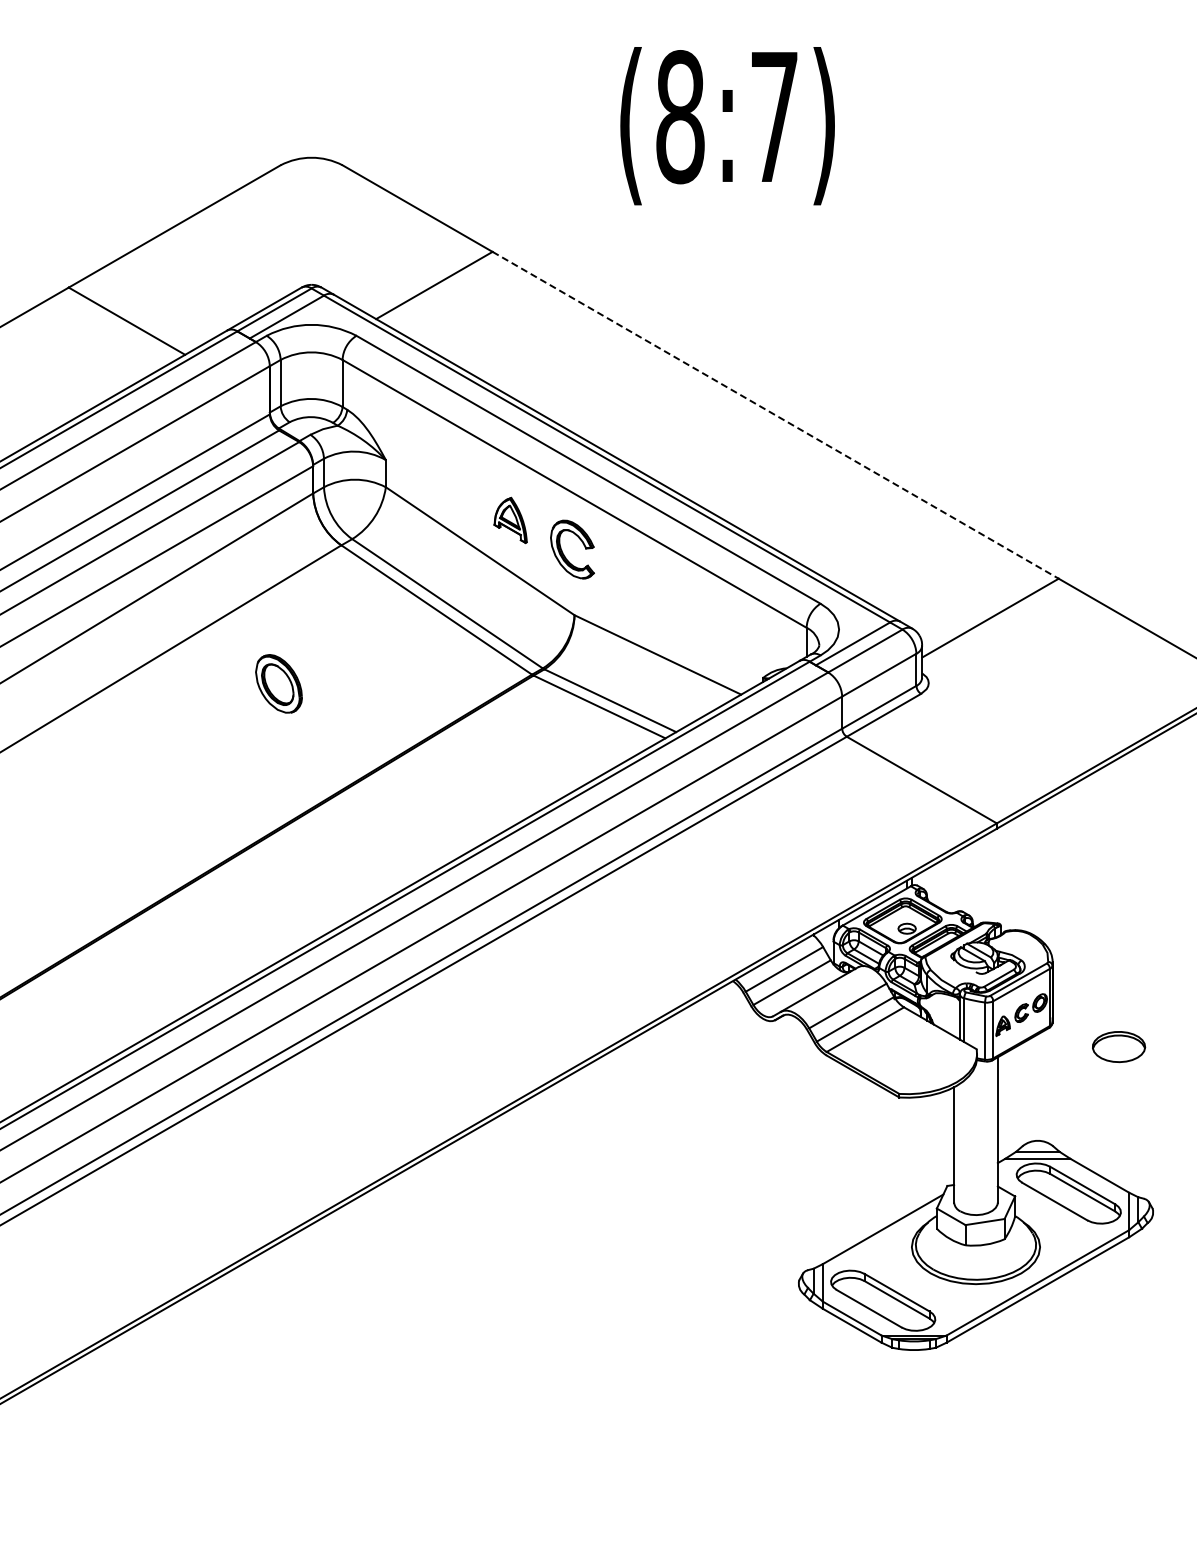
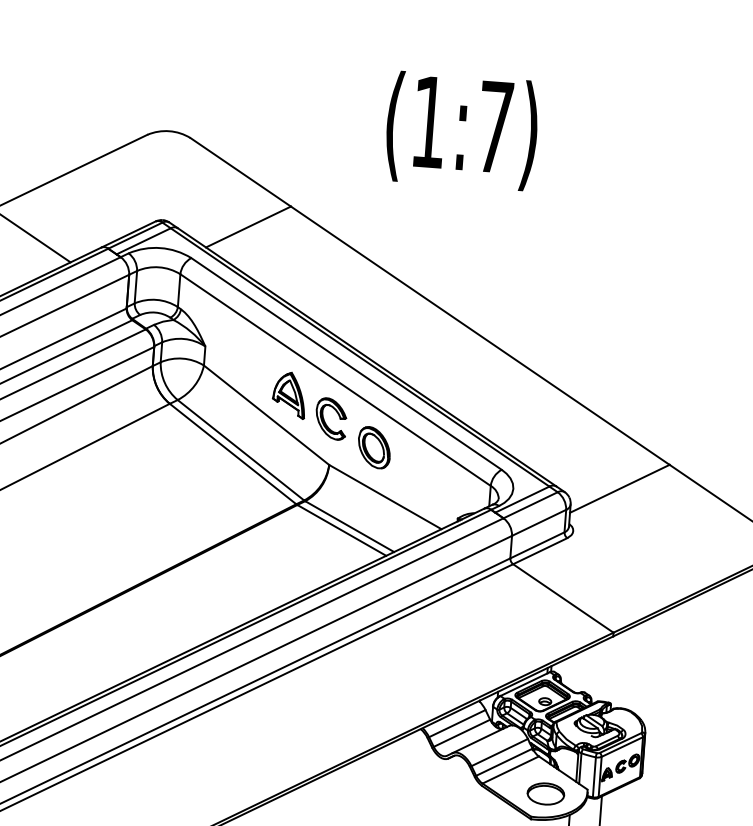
text: (680, 117) -> (429, 122), (8:7) -> (1:7)
line: (775, 415) -> (480, 335), dashed -> solid
part: (510, 520) -> (289, 395), size x1.43
part: (278, 683) -> (374, 447), moved
part: (1119, 1047) -> (546, 794), moved

